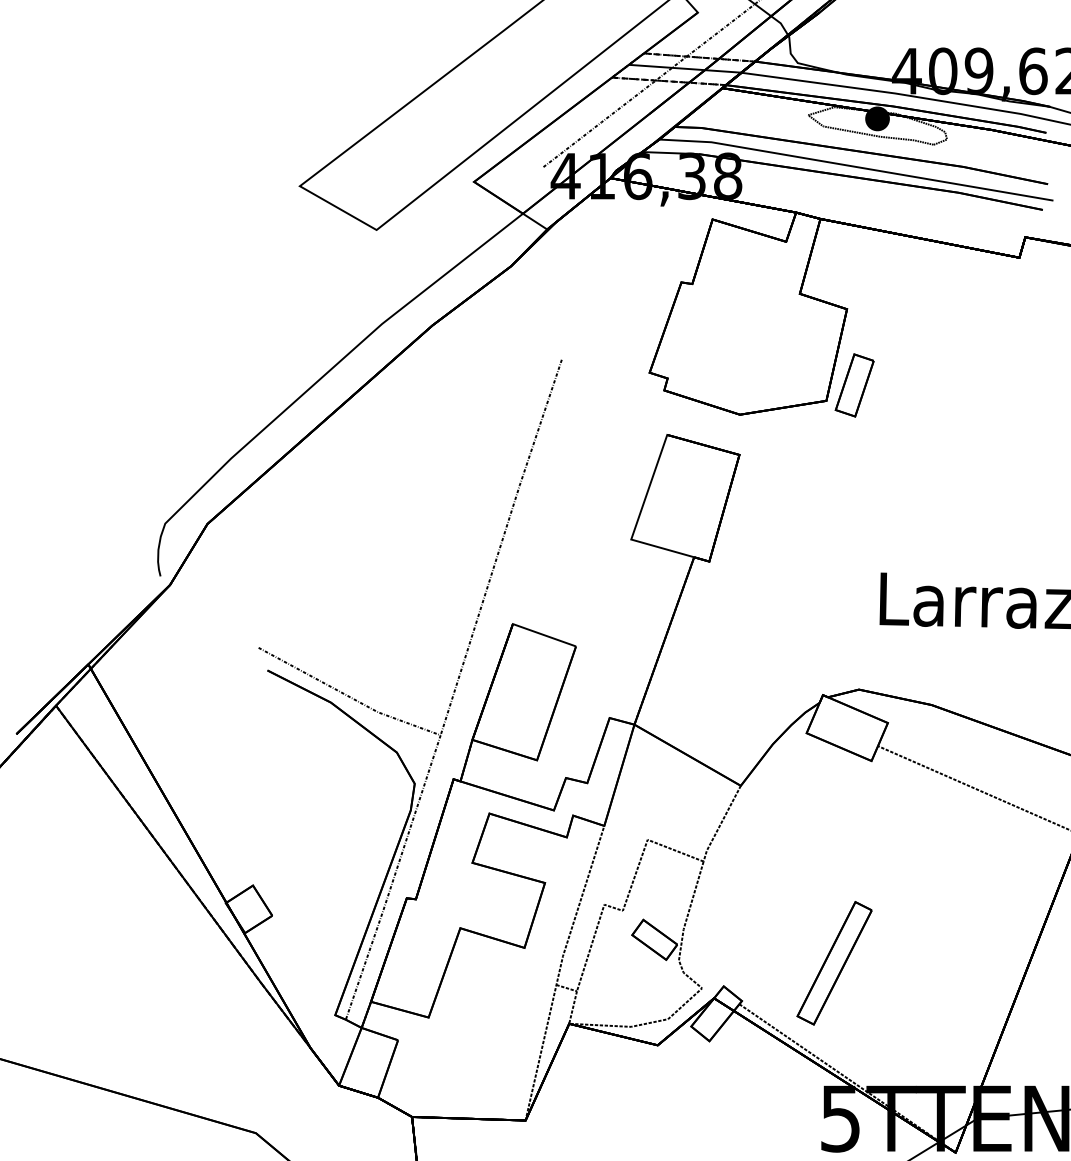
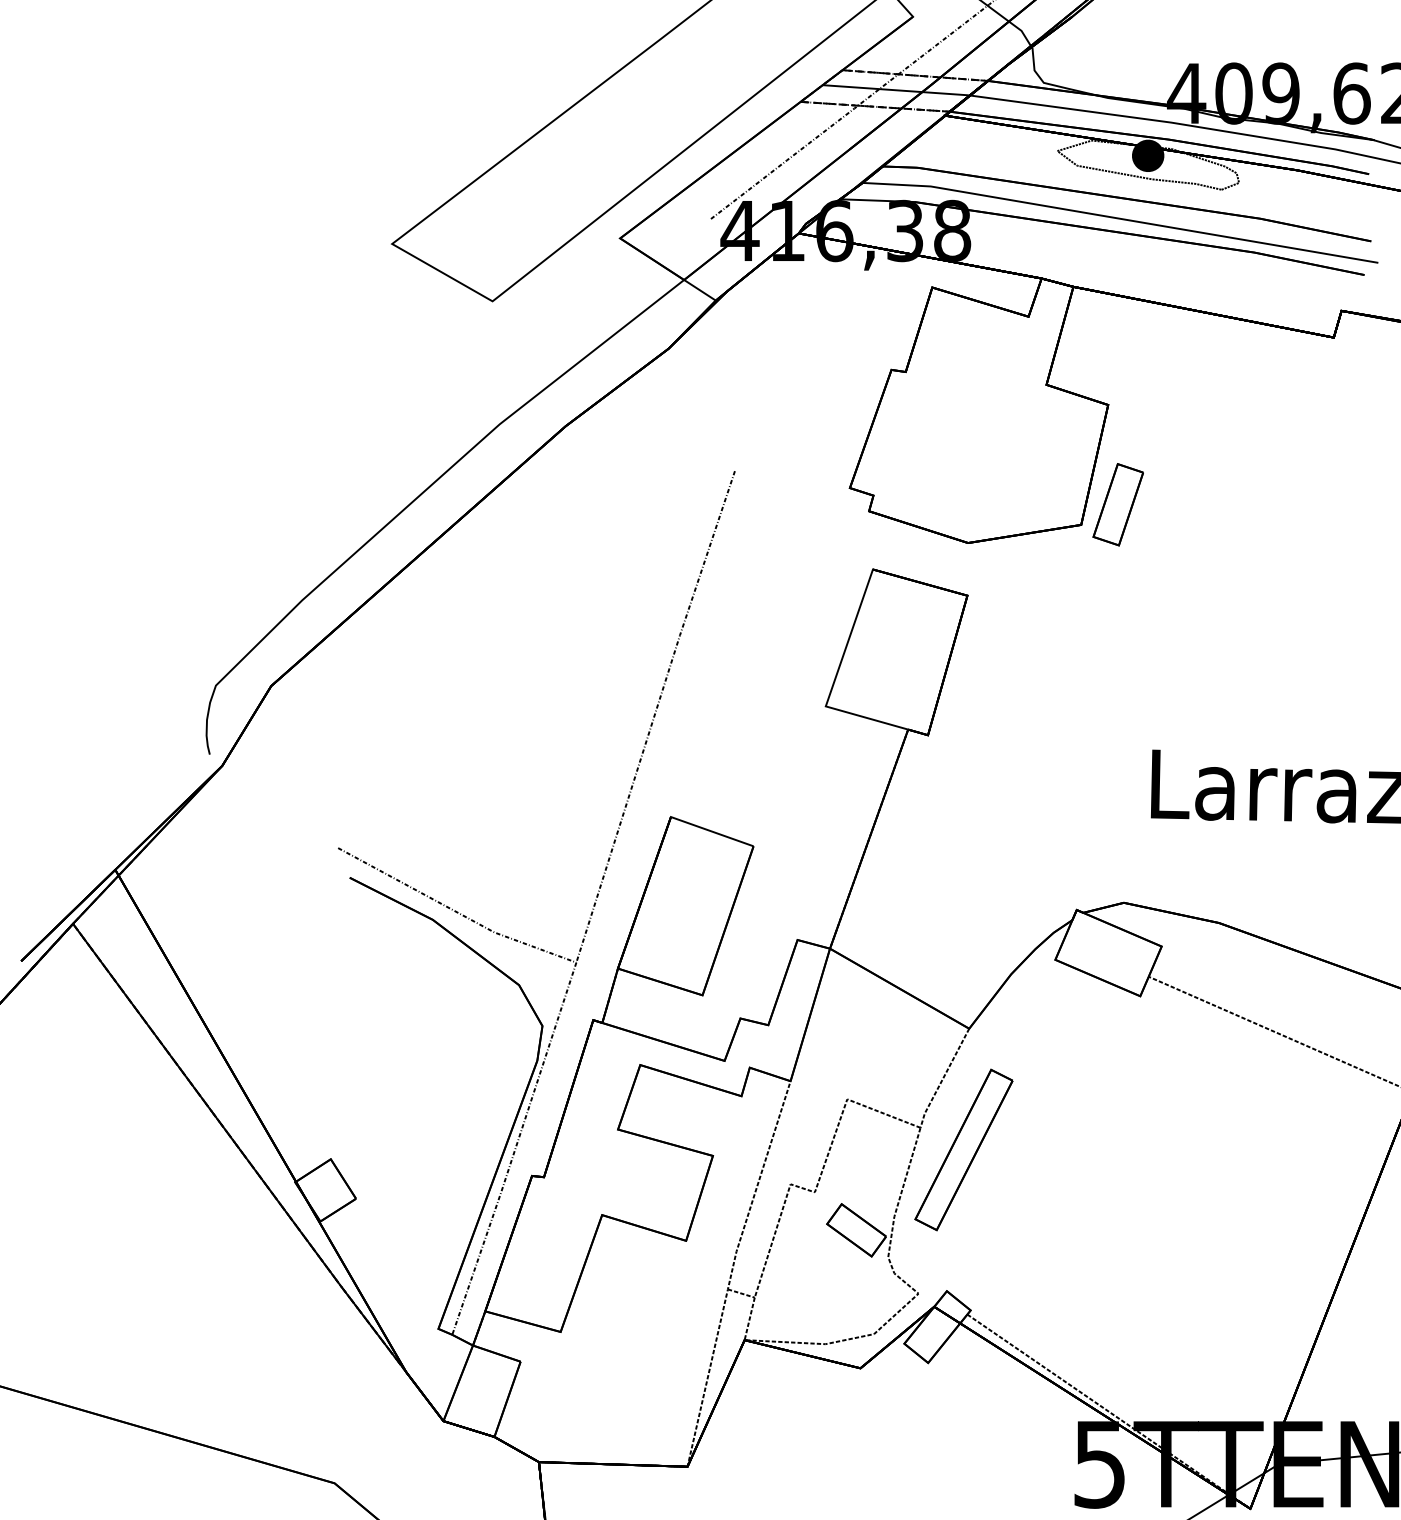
part: (834, 962) -> (963, 1149), moved

